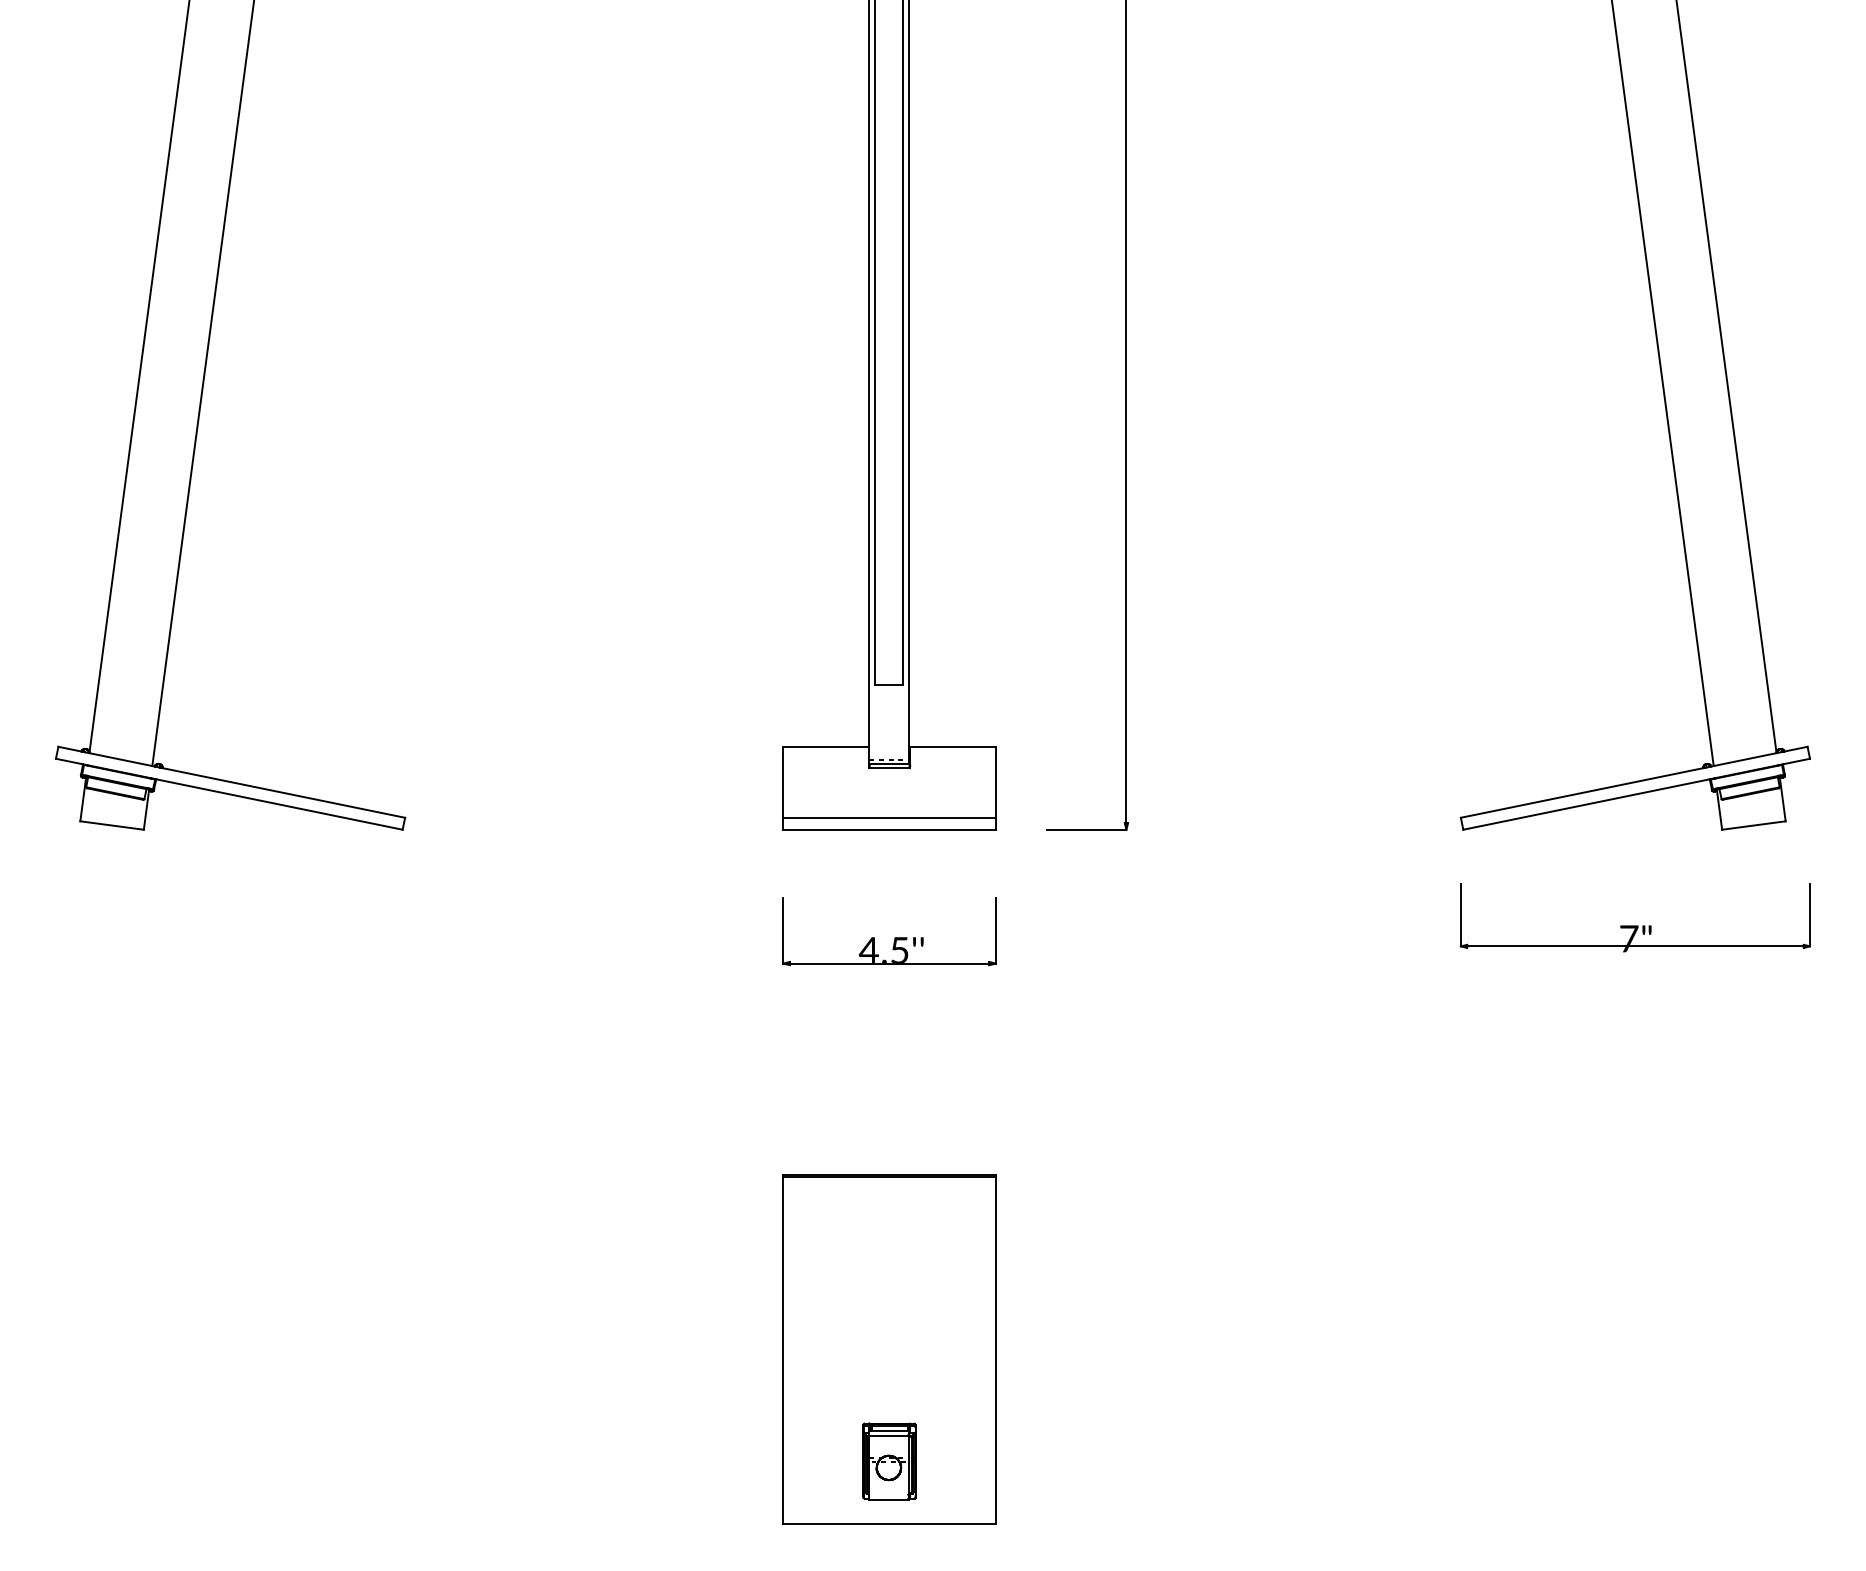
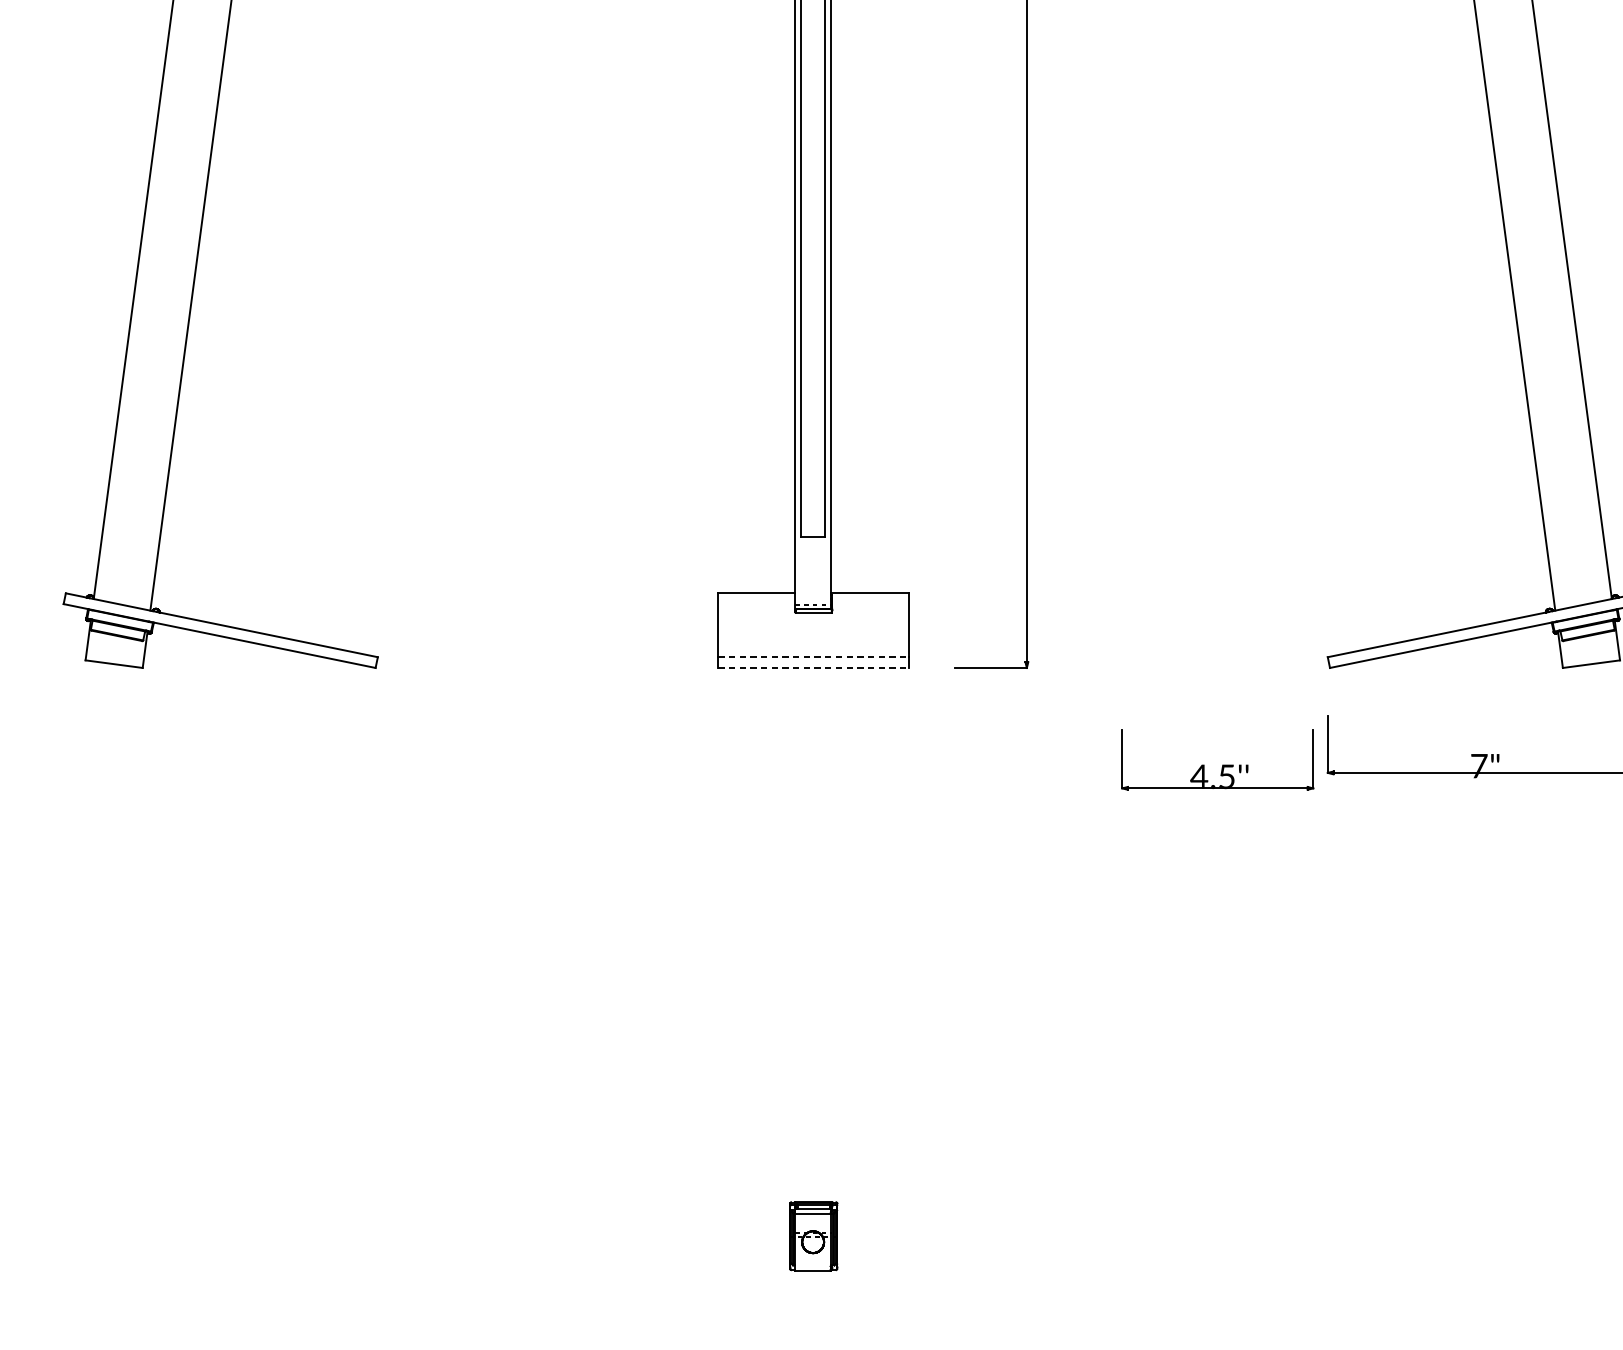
line: (890, 817) -> (814, 656), solid -> dashed
line: (890, 829) -> (814, 667), solid -> dashed
part: (894, 937) -> (1222, 764), moved
part: (889, 1349) -> (813, 1135), removed

